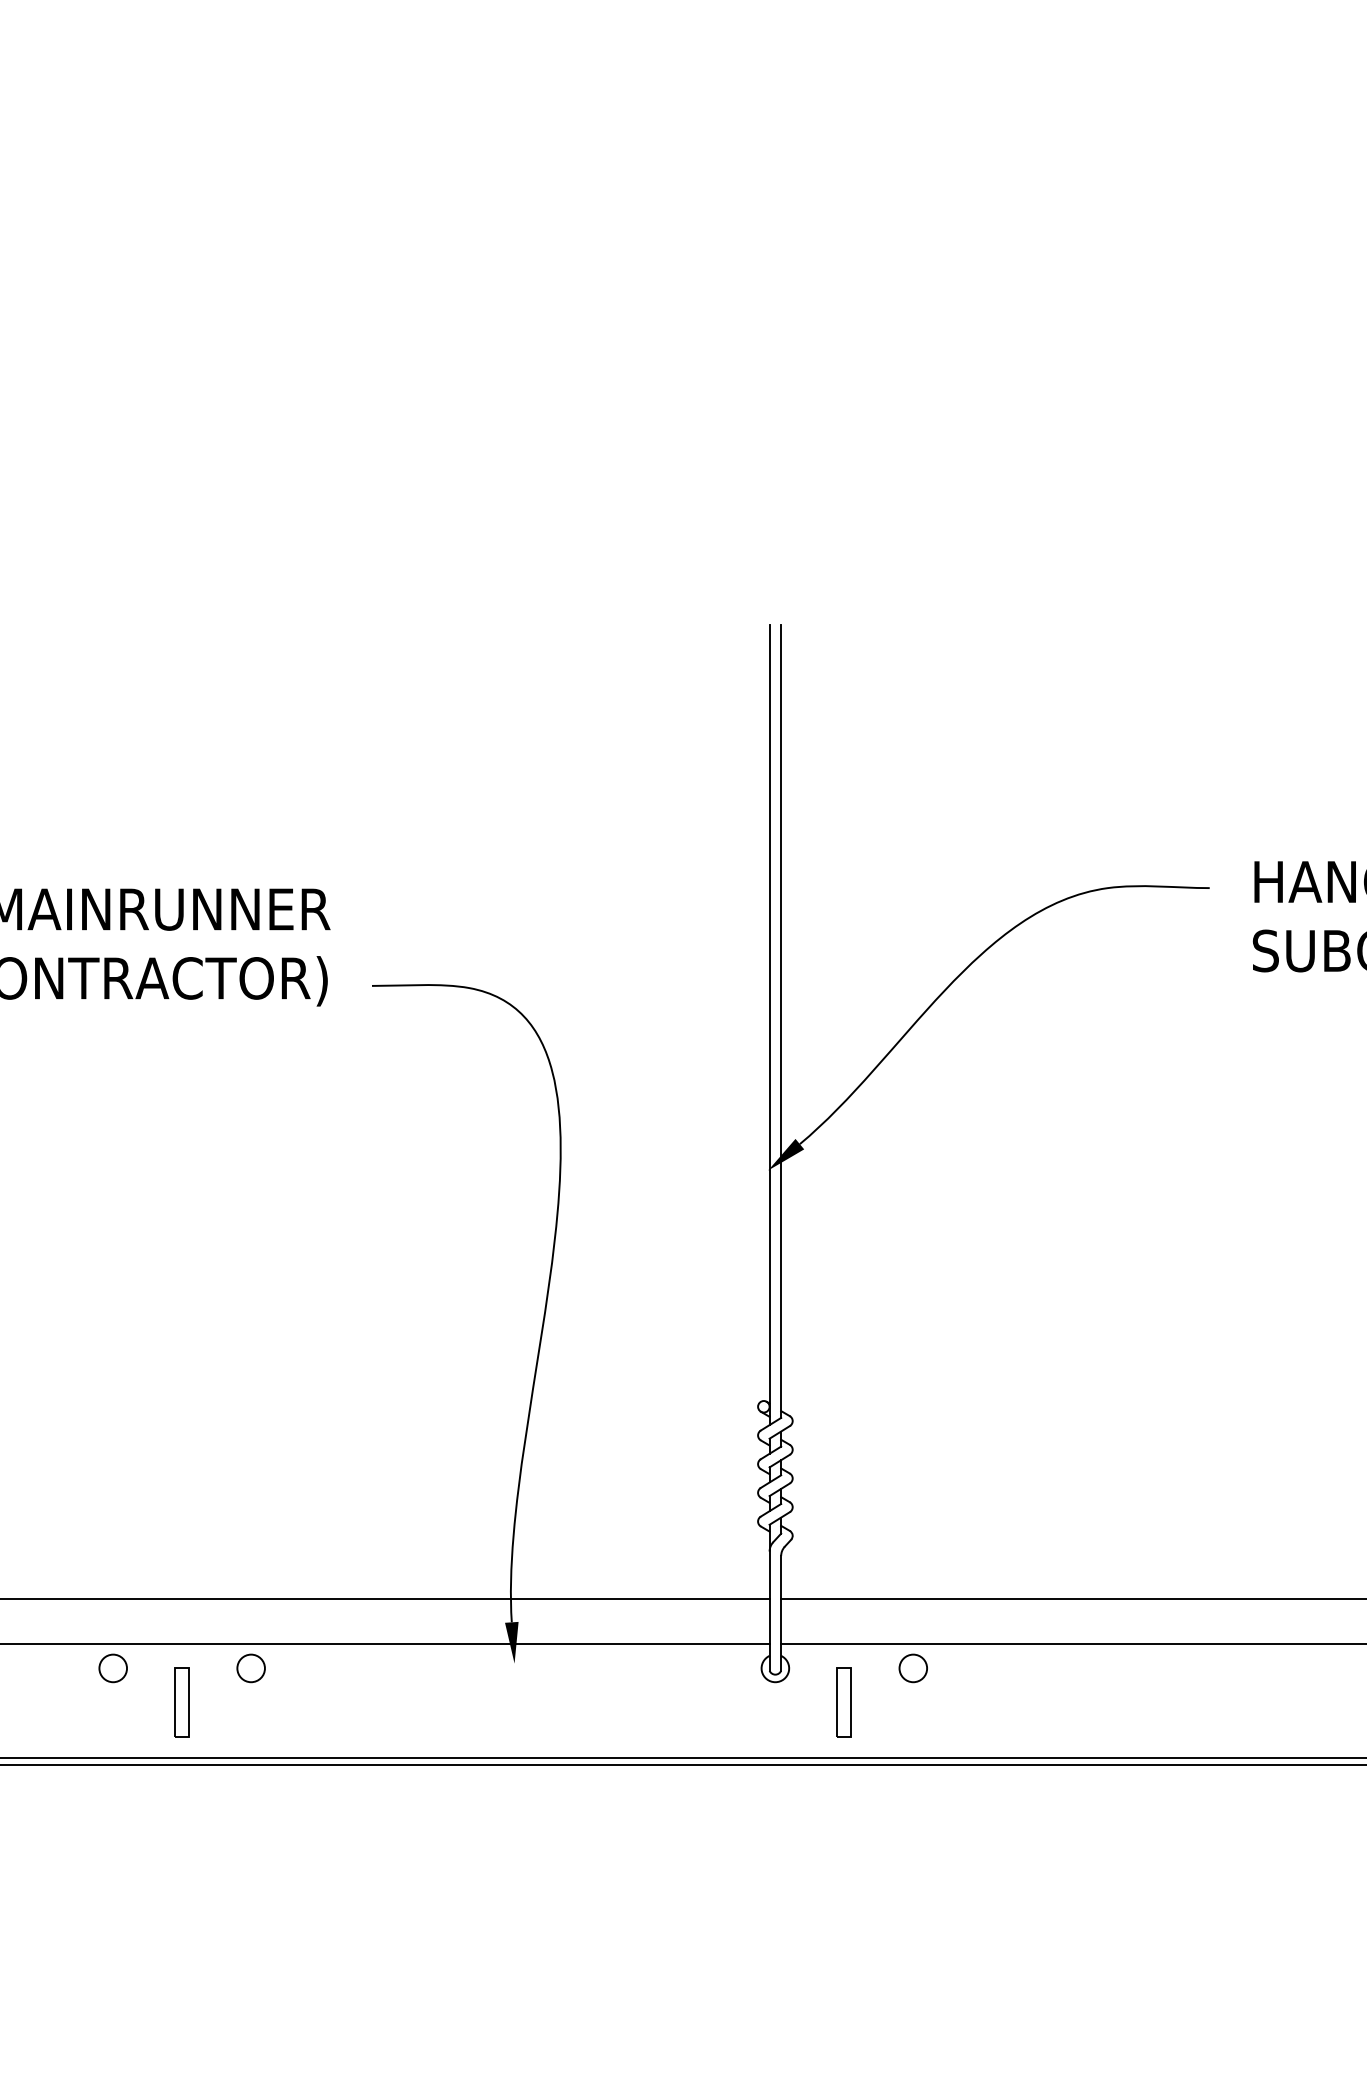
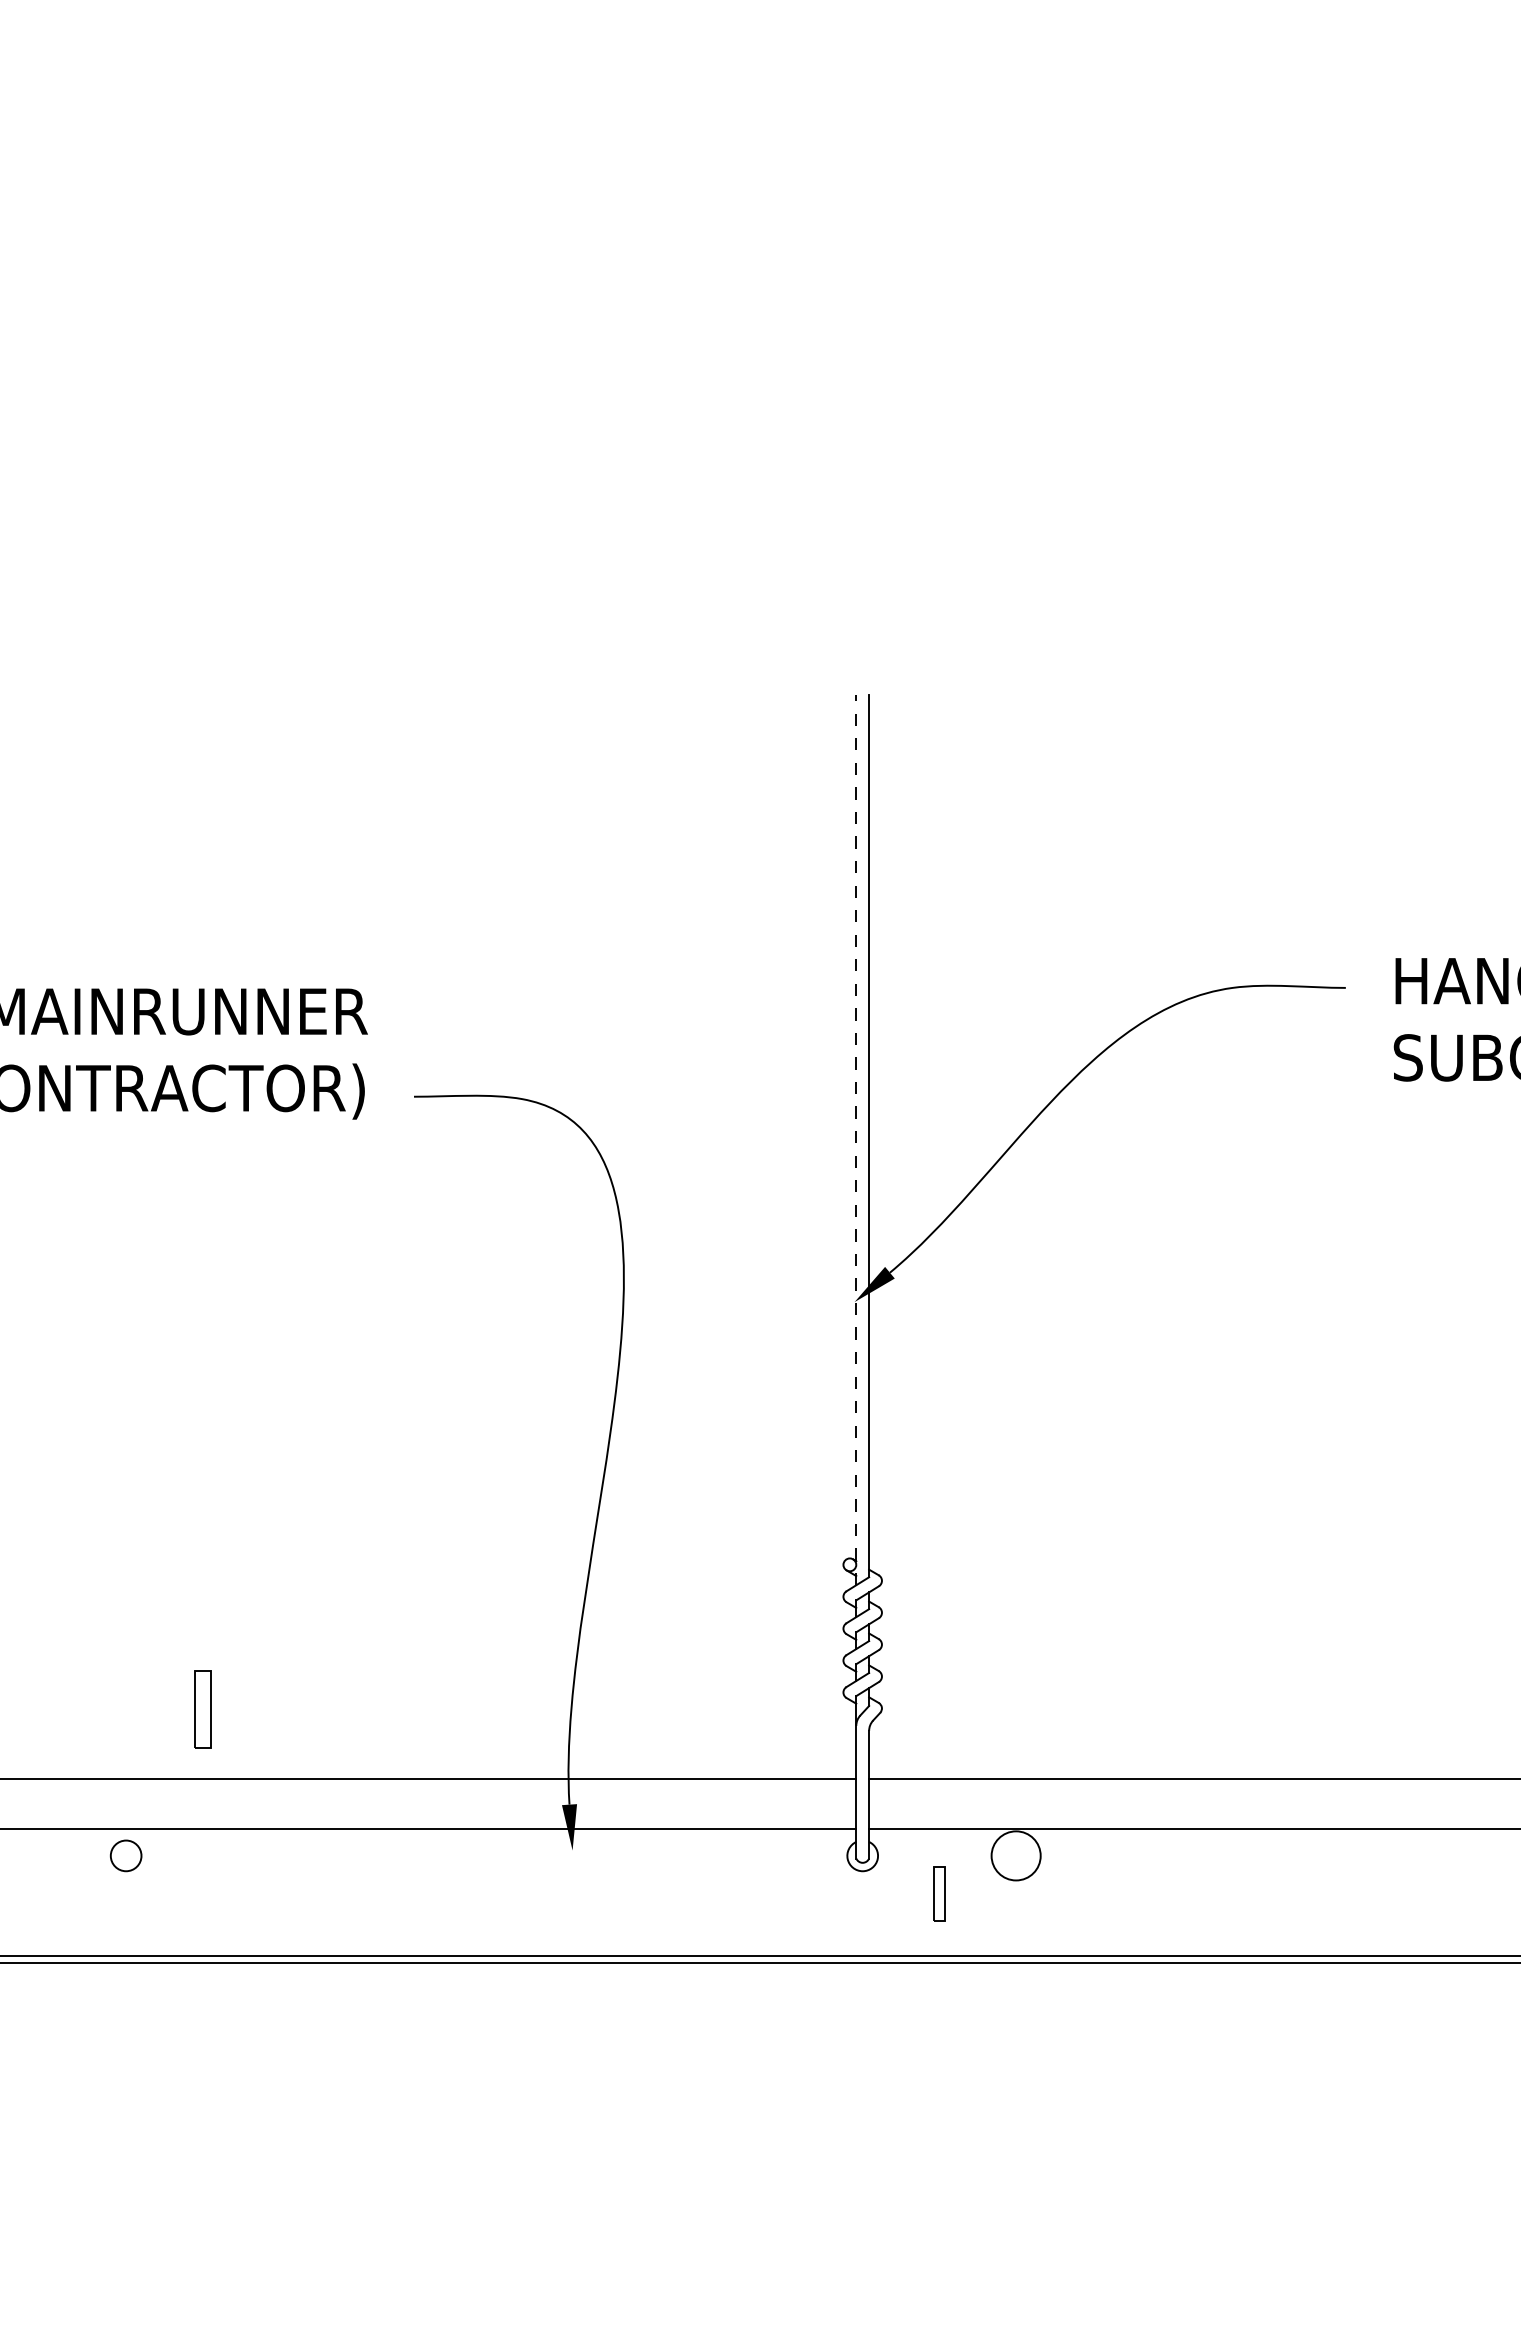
line: (769, 1024) -> (856, 1139), solid -> dashed
circle: (251, 1668) -> (279, 1855), removed
circle: (912, 1668) -> (1015, 1855), size x1.6
part: (181, 1703) -> (202, 1709), moved
part: (844, 1703) -> (939, 1894), size x0.7

